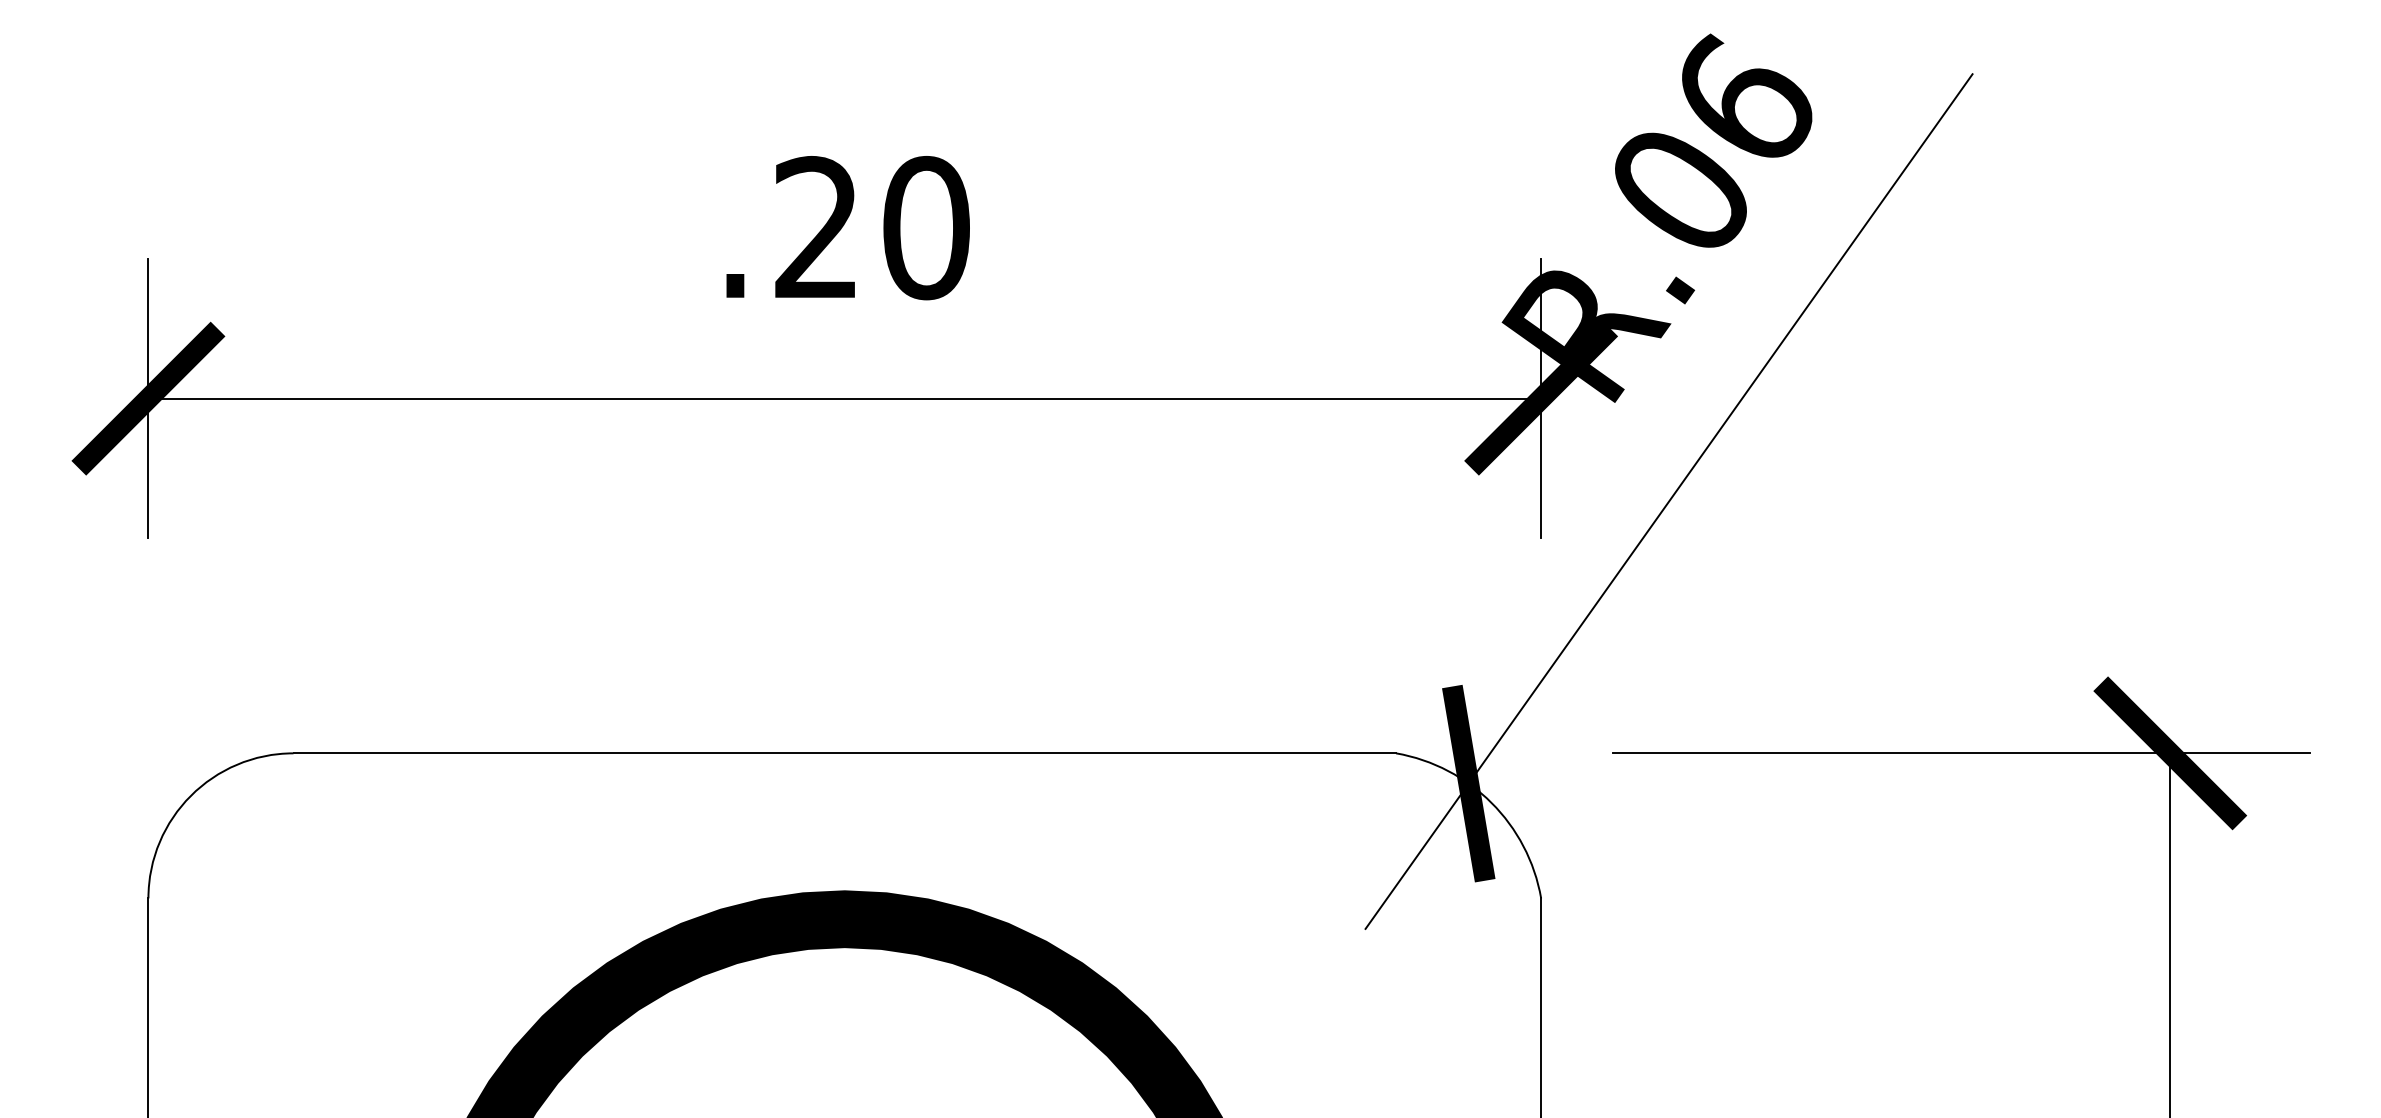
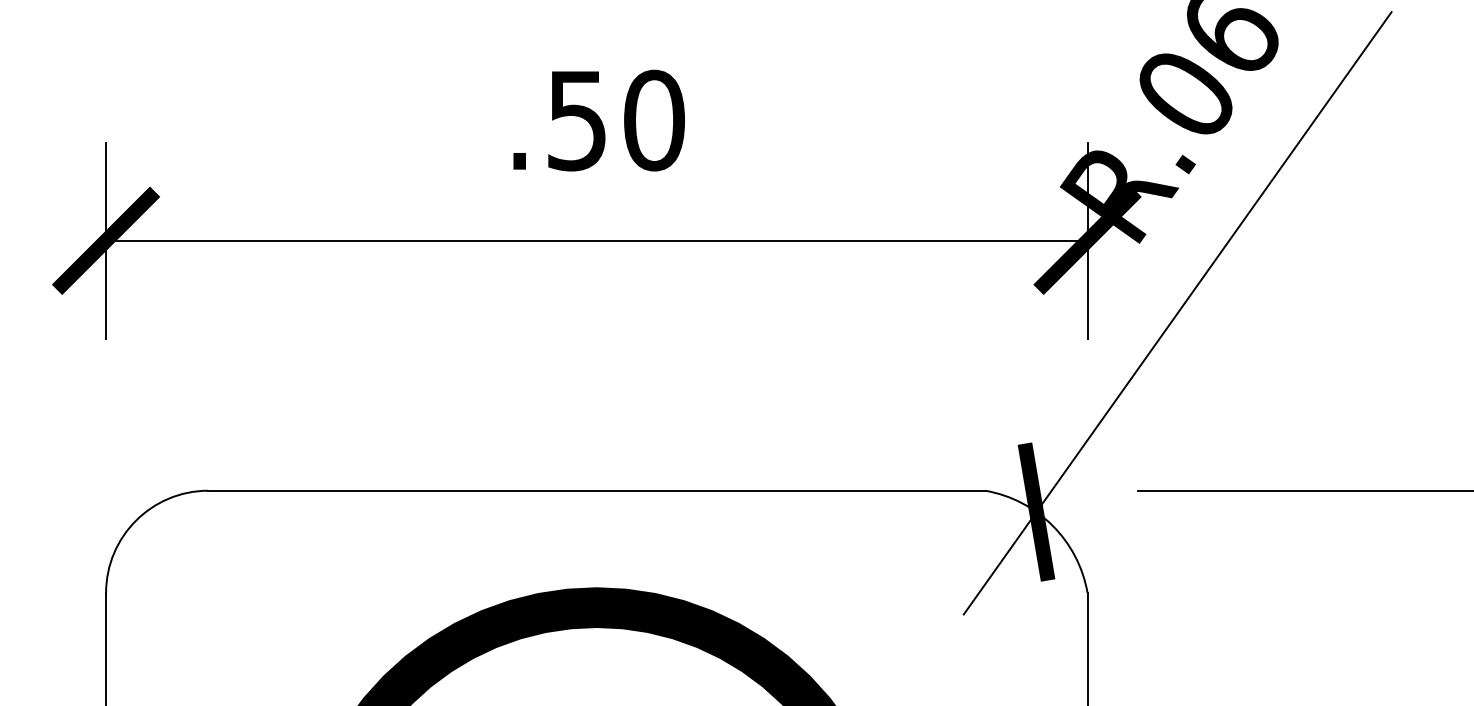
text: (816, 228) -> (576, 120), .20 -> .50

